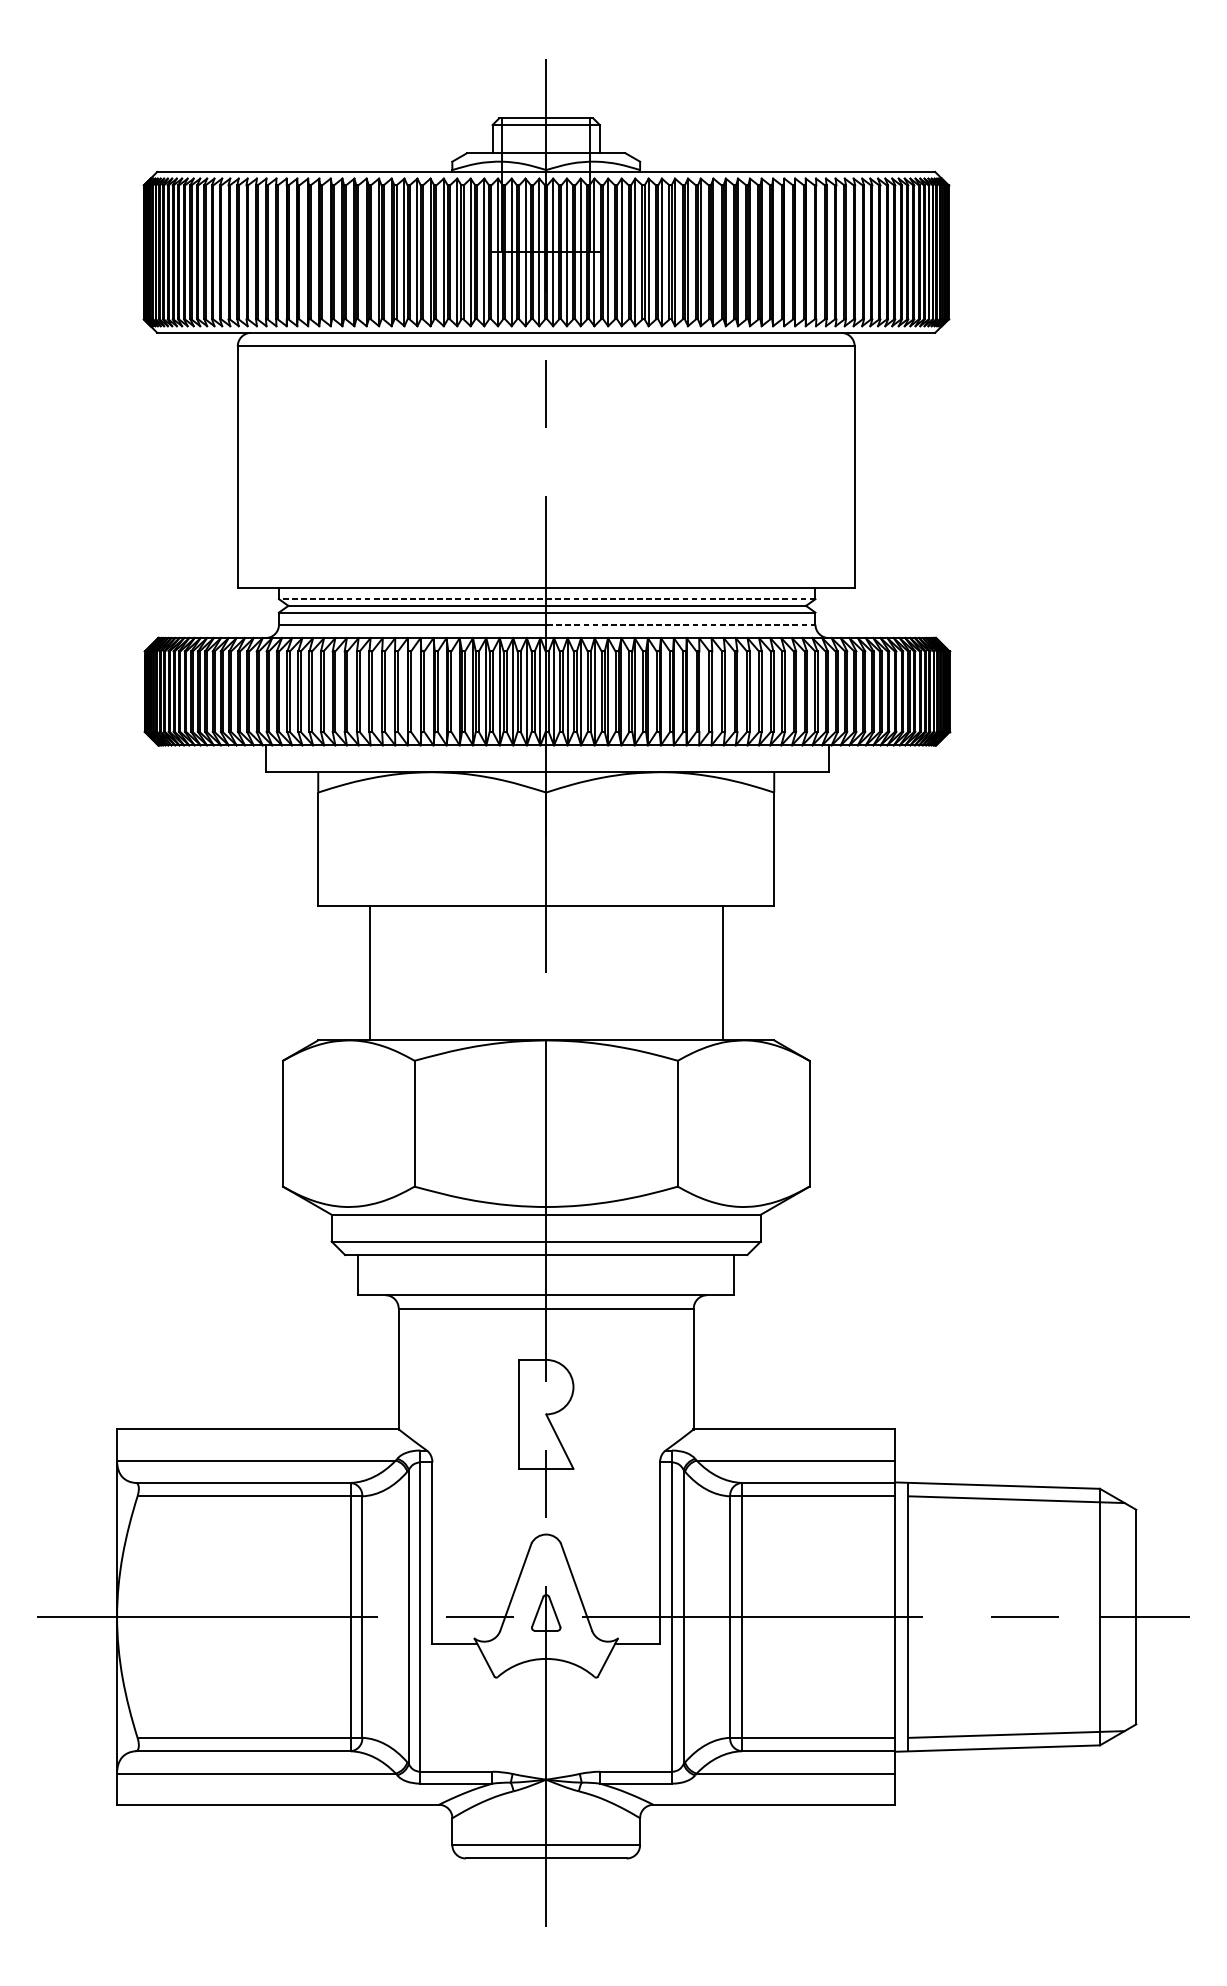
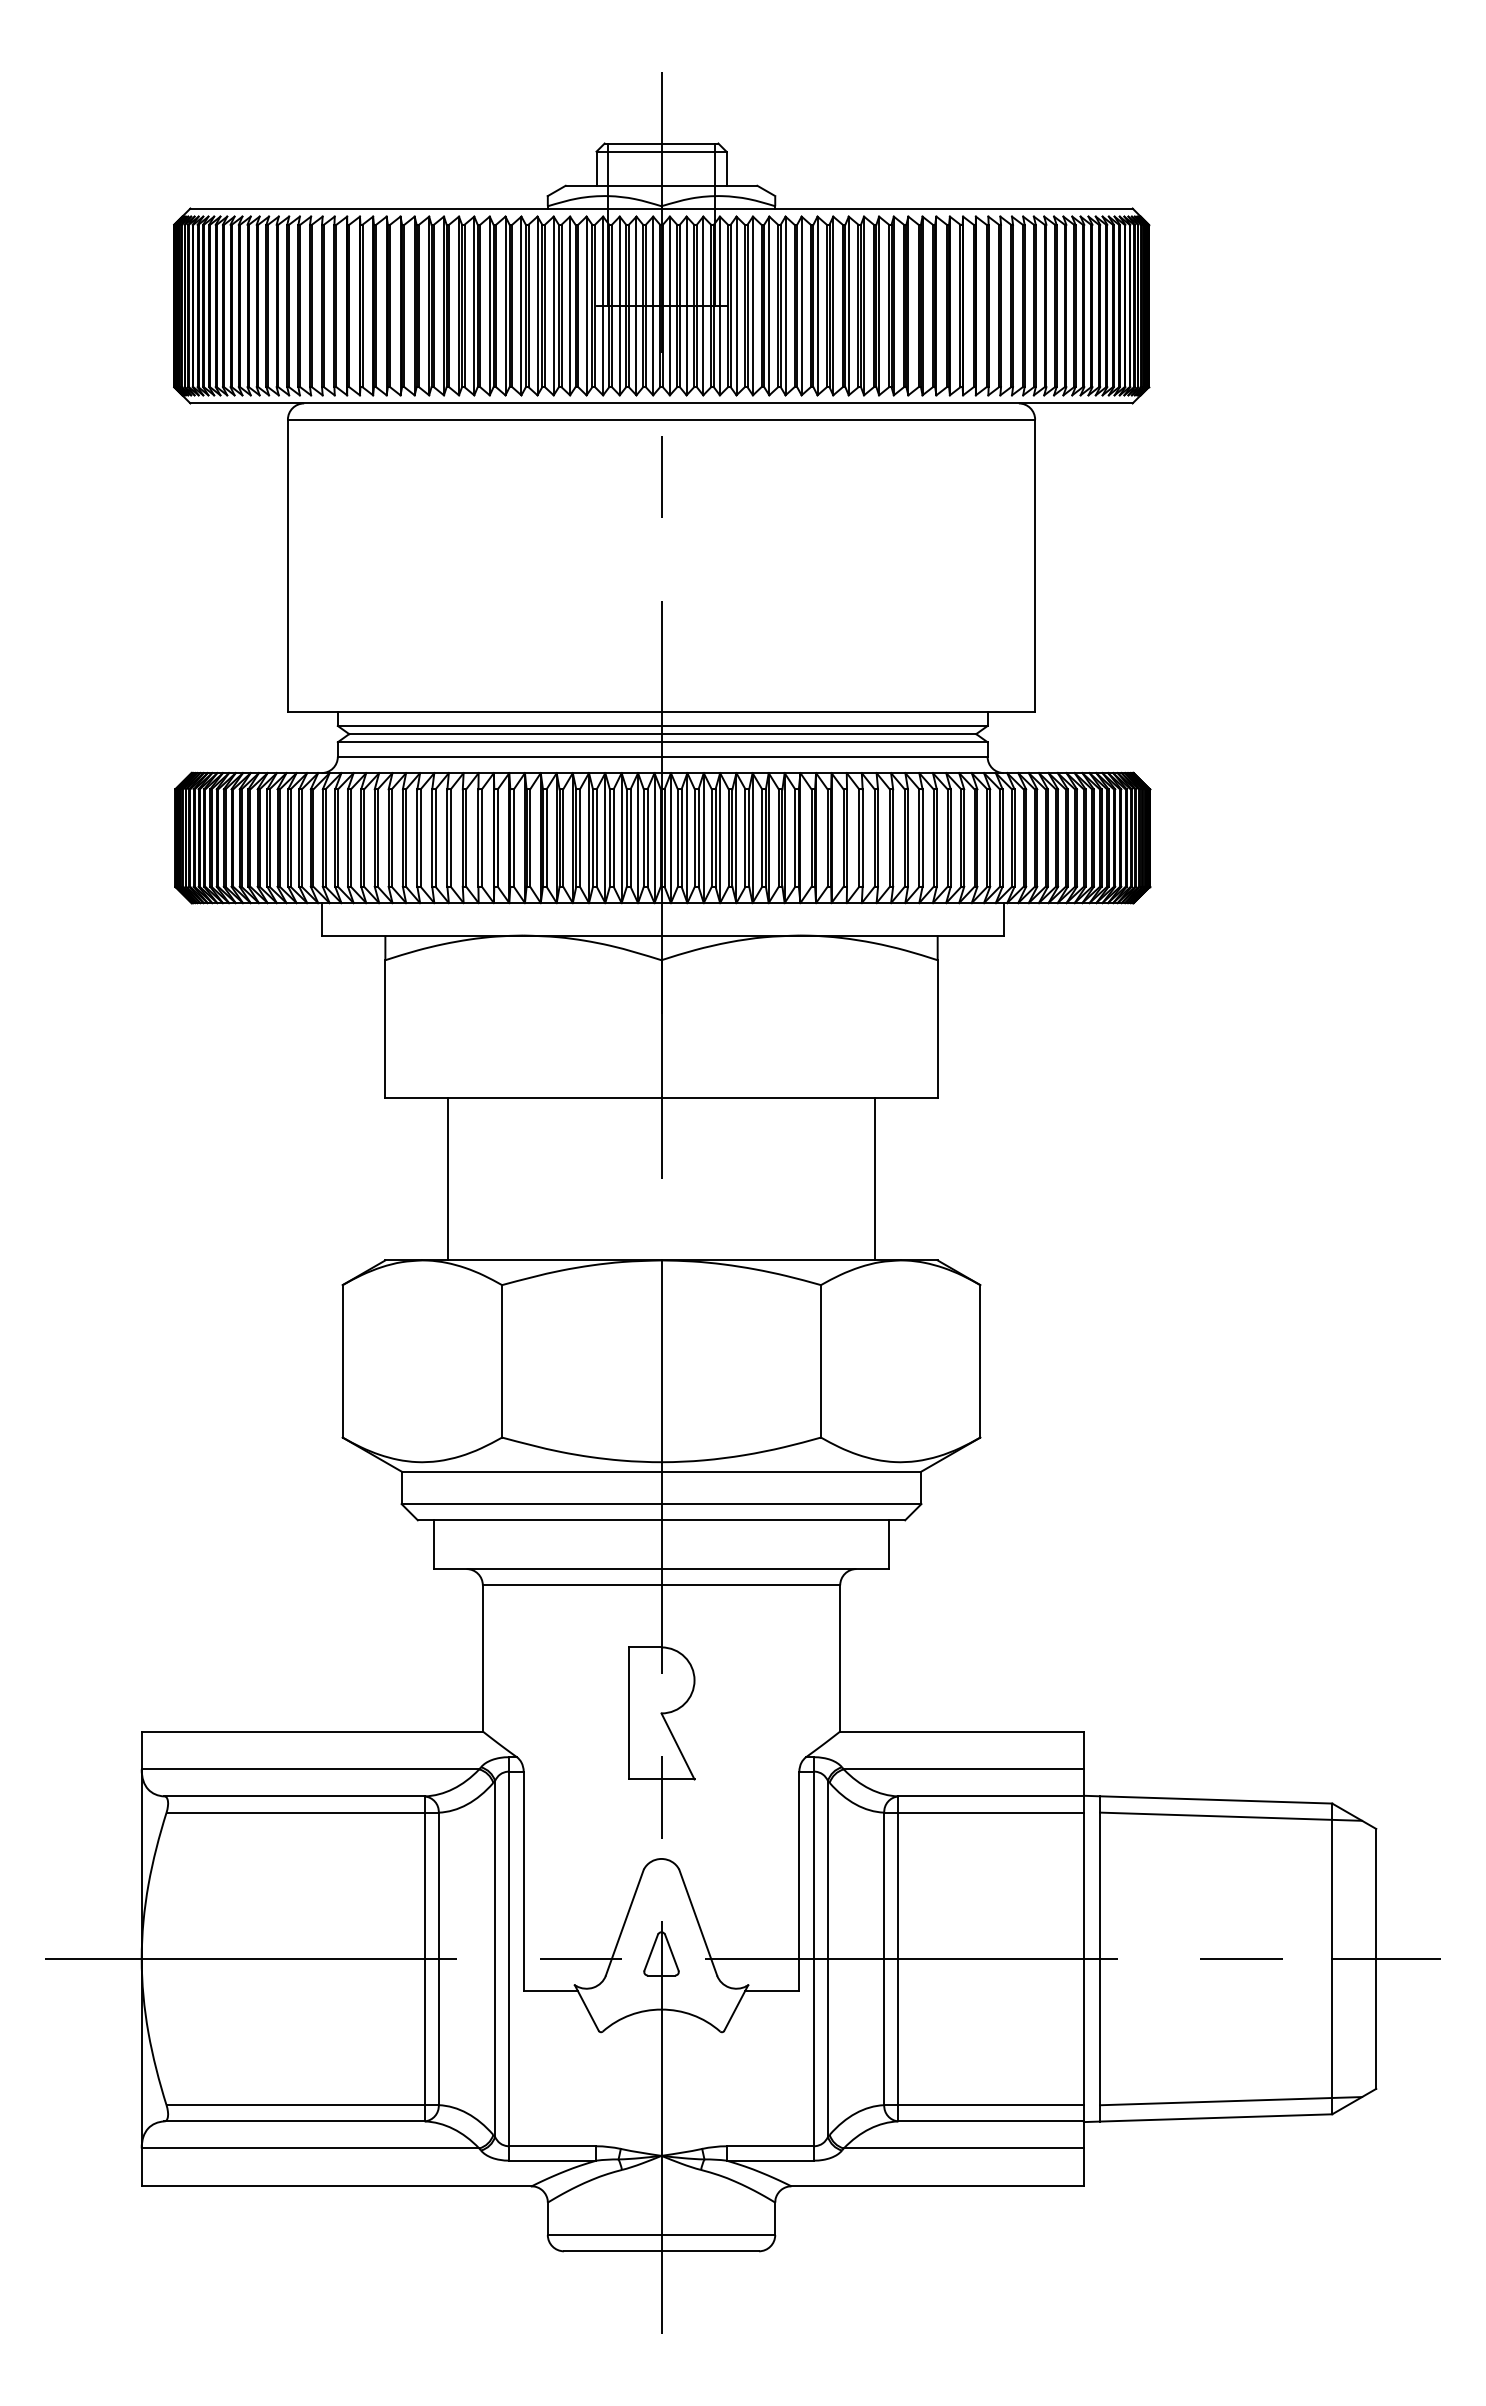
line: (547, 599) -> (662, 726), dashed -> solid
line: (681, 624) -> (825, 756), dashed -> solid

